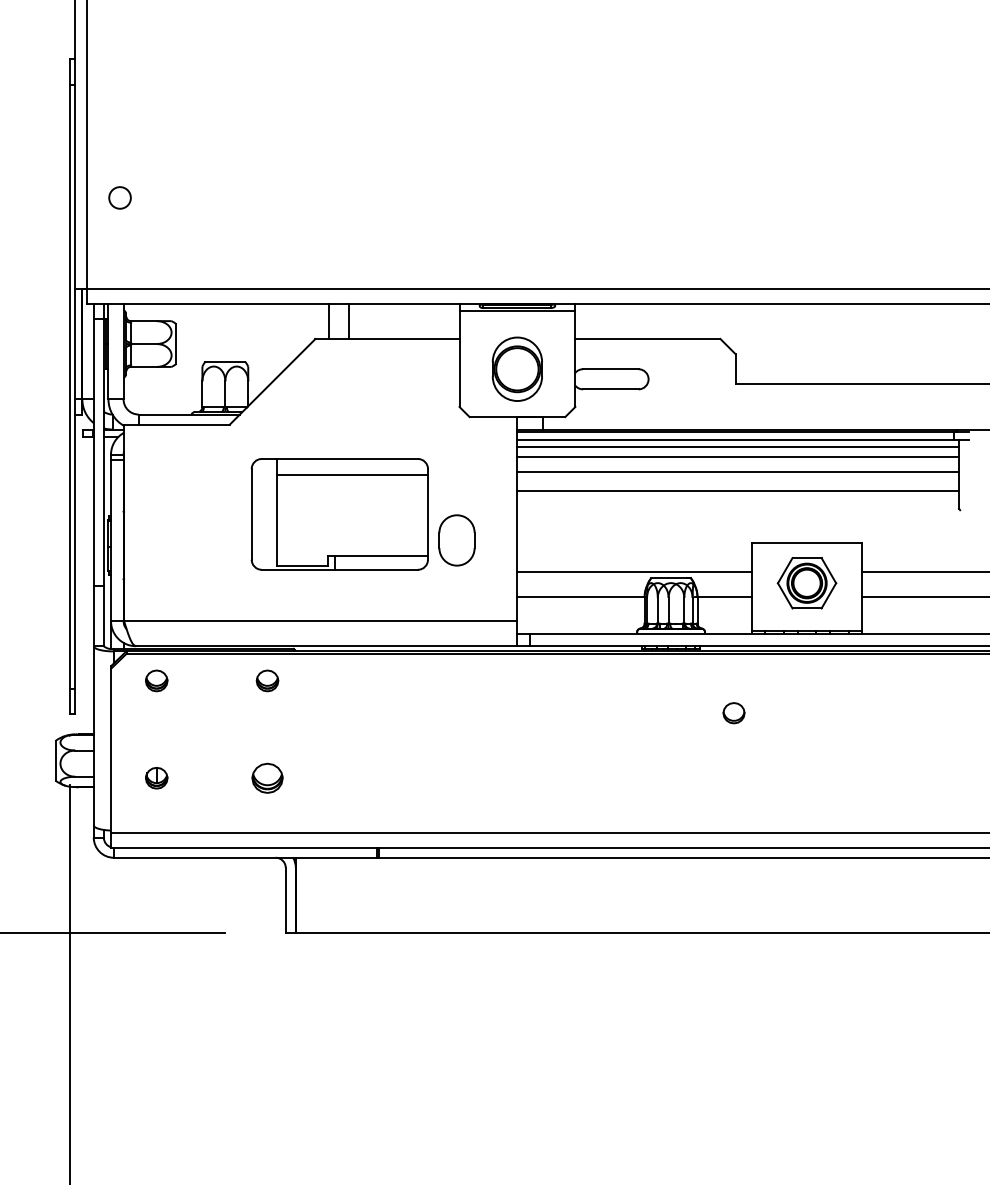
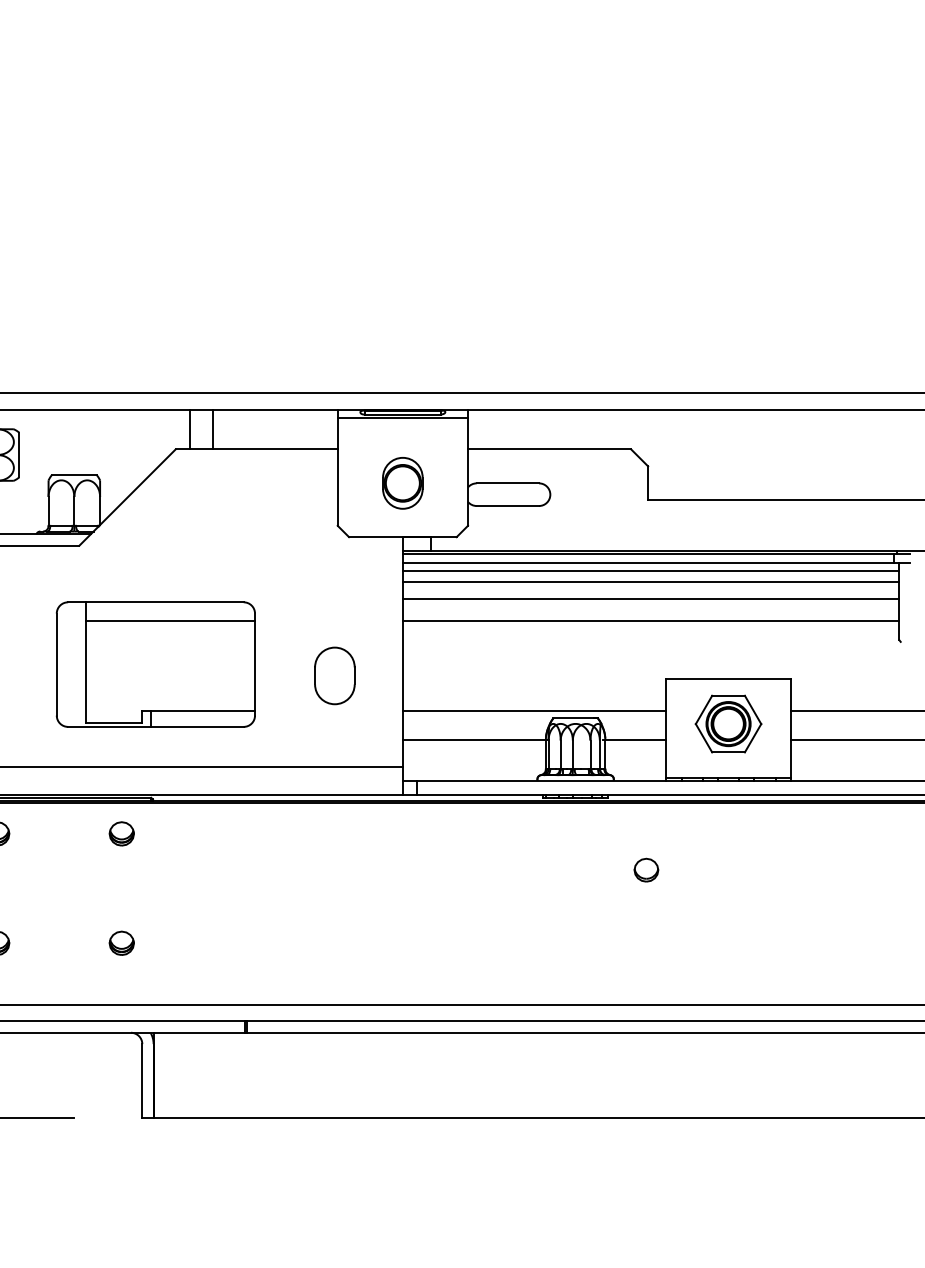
part: (517, 368) -> (402, 482), size x0.71
part: (339, 514) -> (155, 664), moved
part: (267, 777) -> (121, 942), size x0.71

